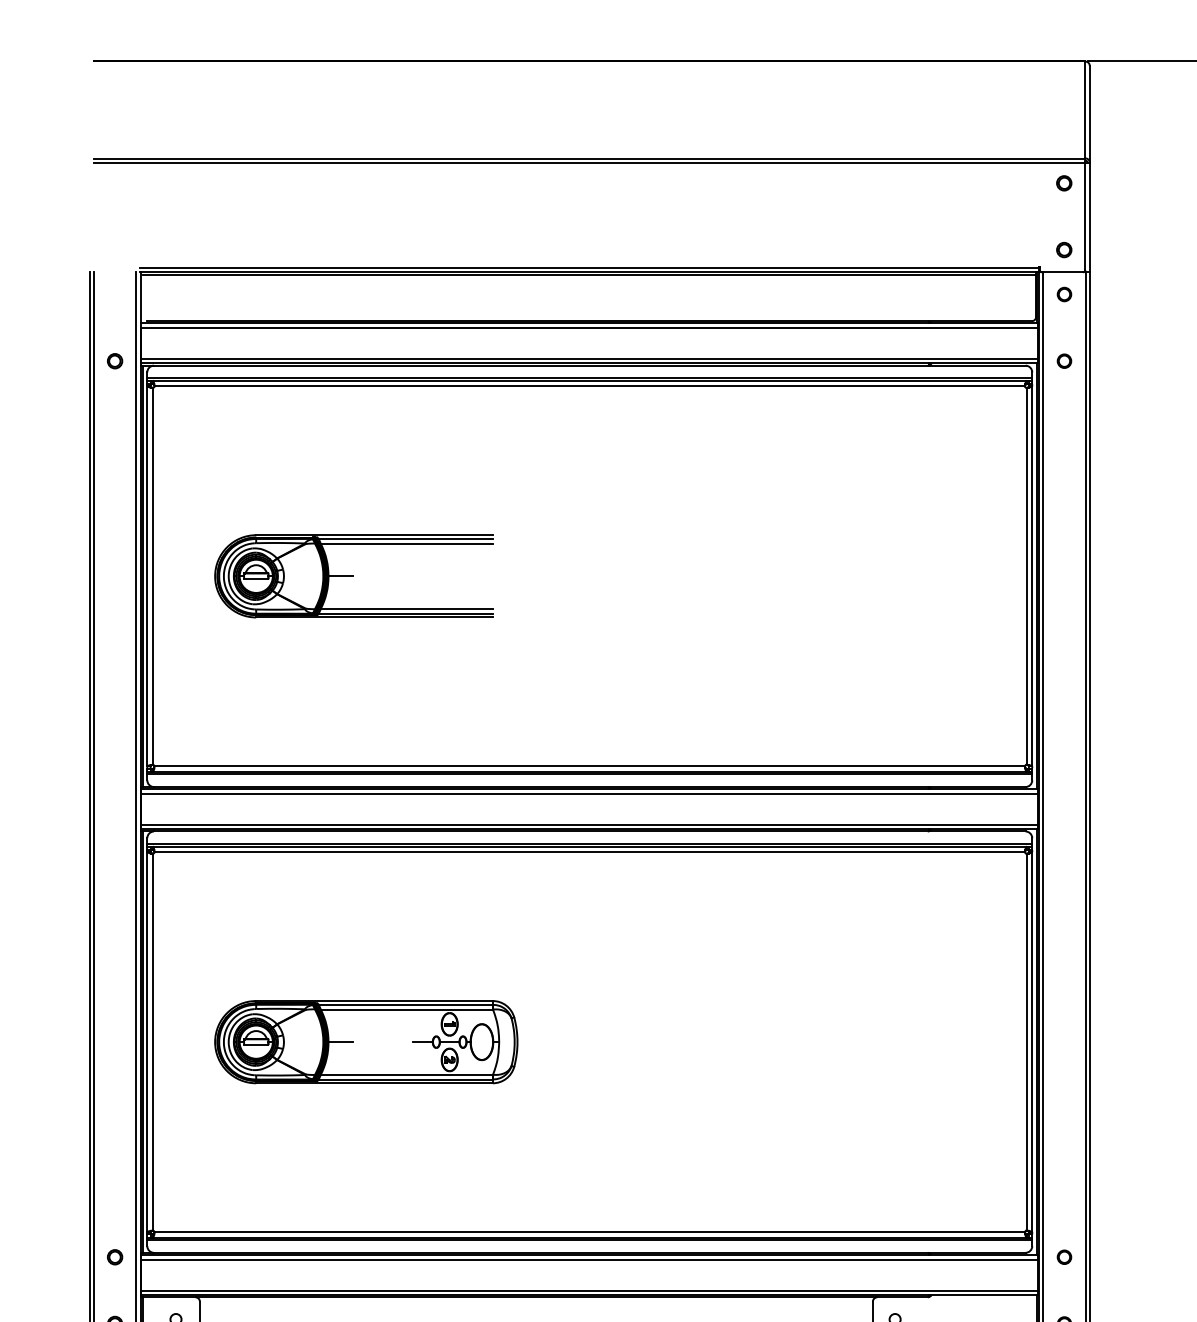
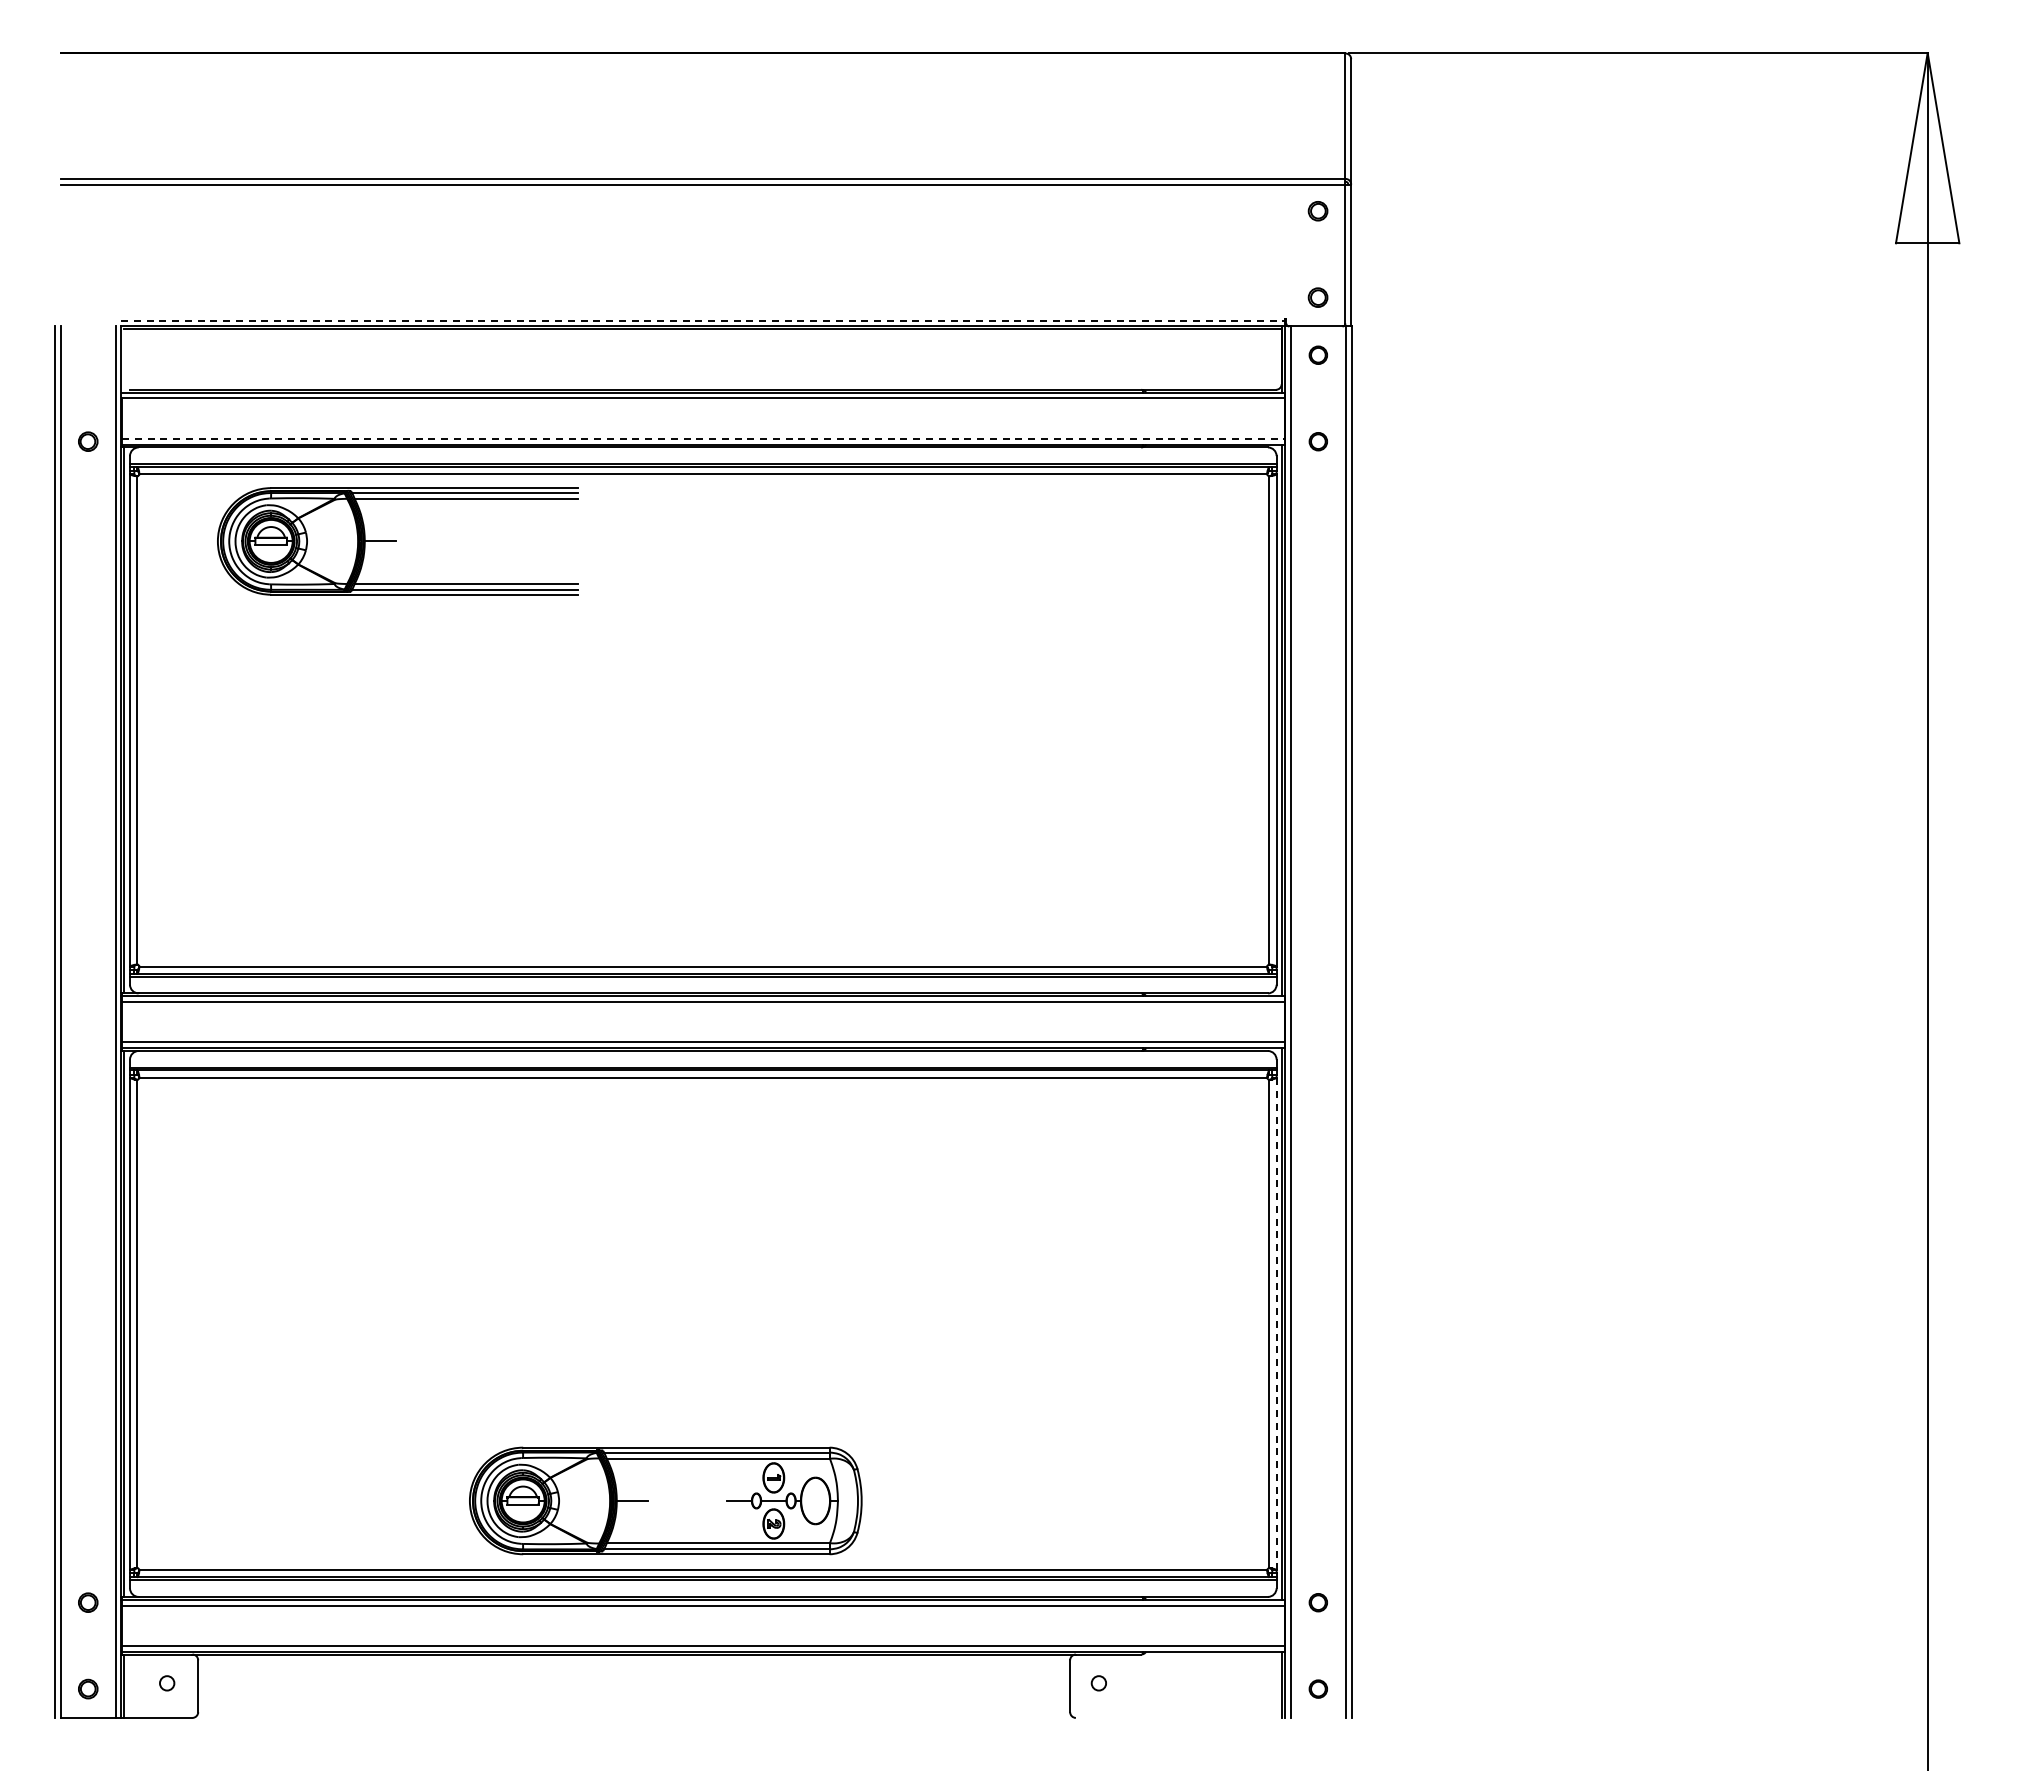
line: (589, 267) -> (703, 320), solid -> dashed
line: (589, 358) -> (703, 438), solid -> dashed
part: (353, 576) -> (397, 541), moved
part: (366, 1041) -> (665, 1500), moved
line: (1032, 1041) -> (1276, 1323), solid -> dashed

